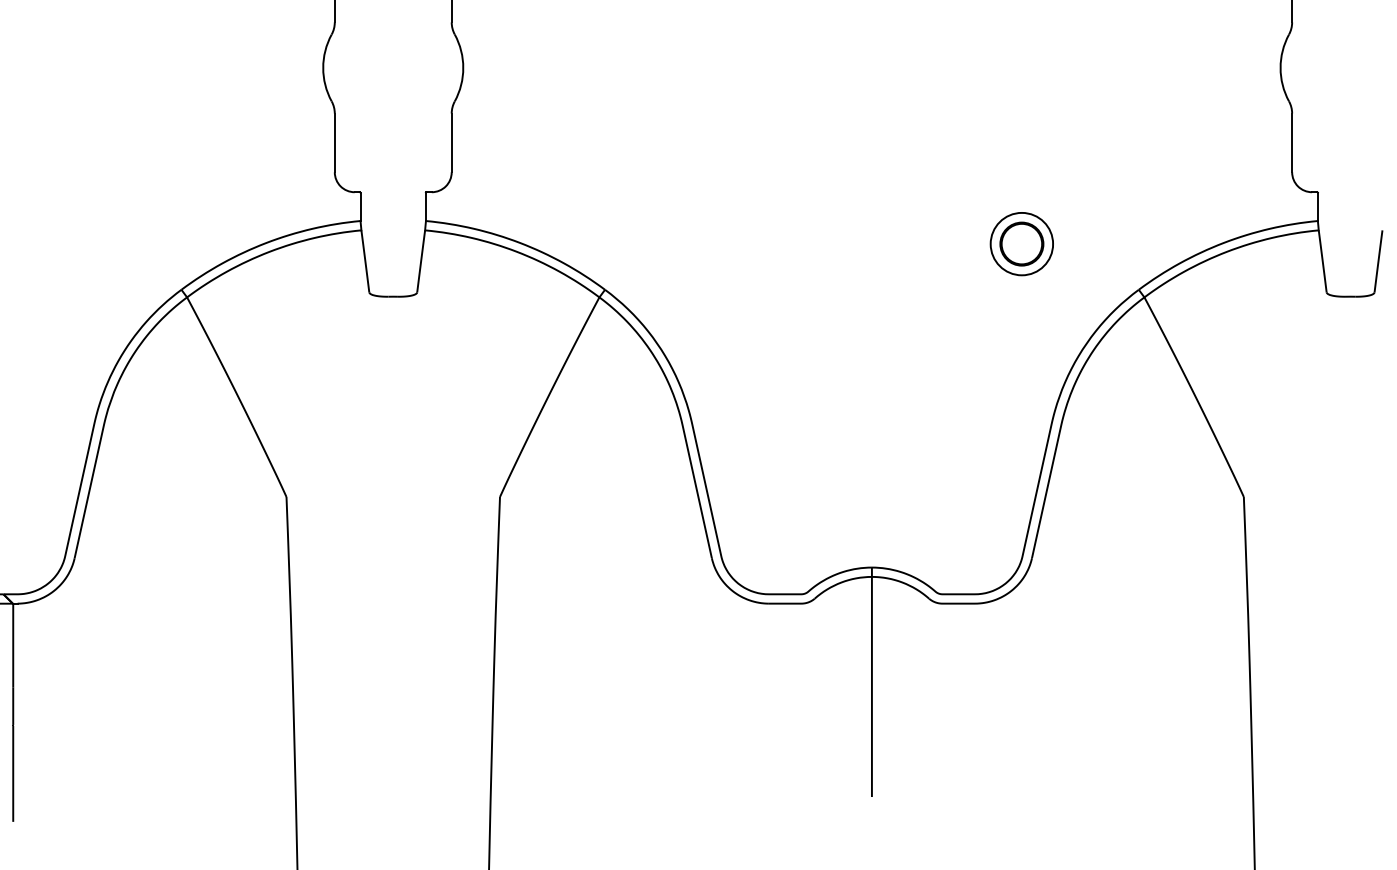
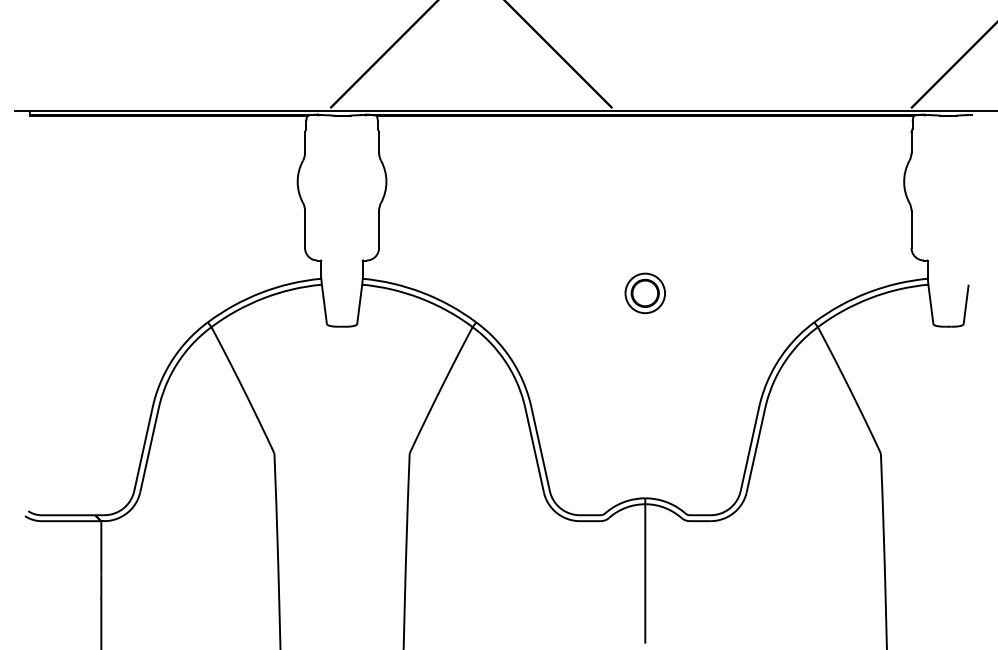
part: (1020, 244) -> (644, 293), moved

